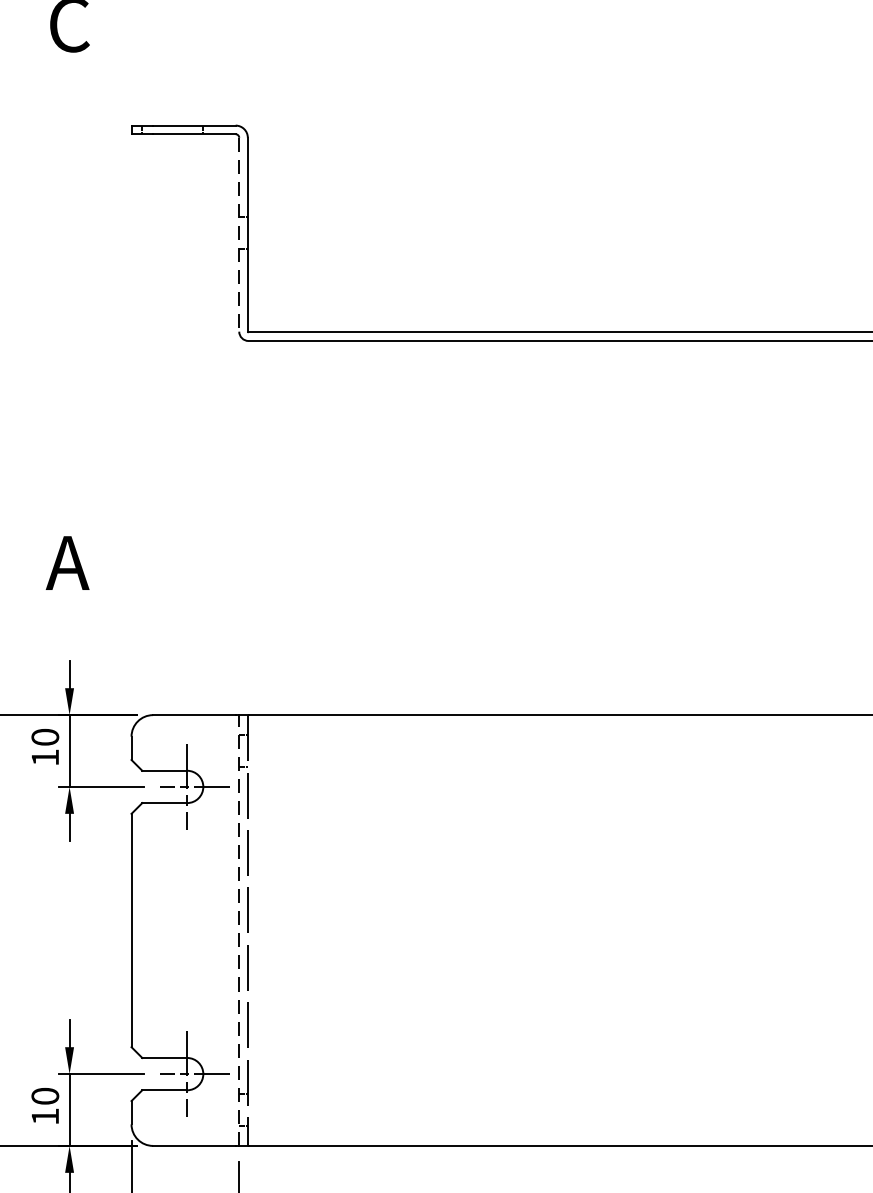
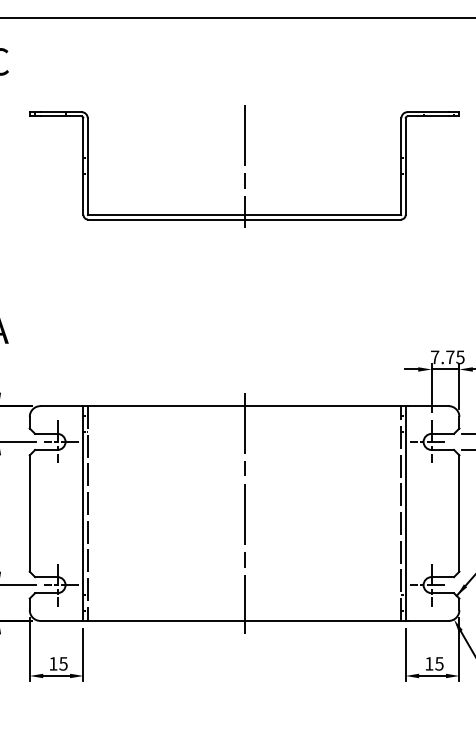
line: (562, 234) -> (244, 166), added
line: (239, 236) -> (83, 167), dashed -> solid
line: (239, 930) -> (83, 513), dashed -> solid
line: (562, 930) -> (244, 513), added

